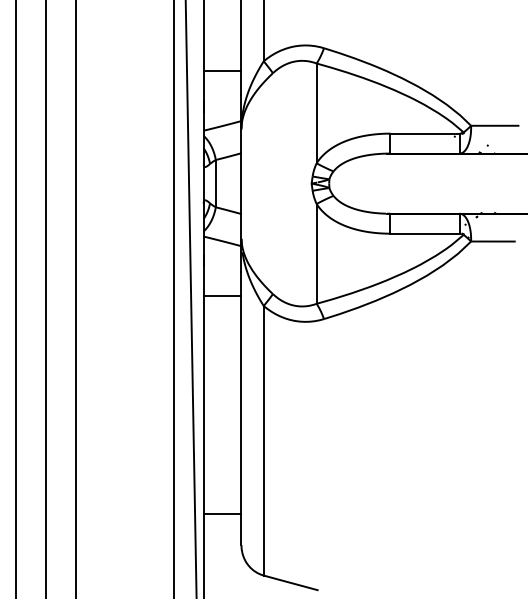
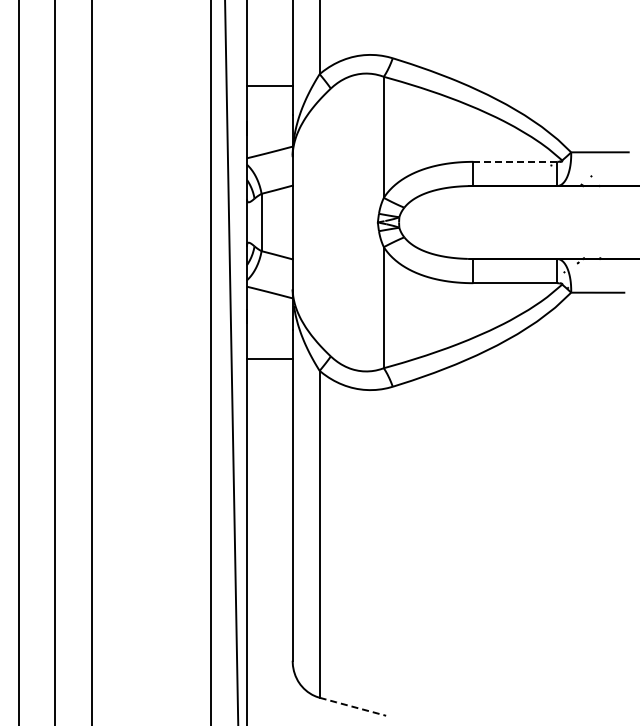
line: (425, 133) -> (515, 161), solid -> dashed
line: (222, 514) -> (269, 623), removed
line: (290, 582) -> (352, 706), solid -> dashed

